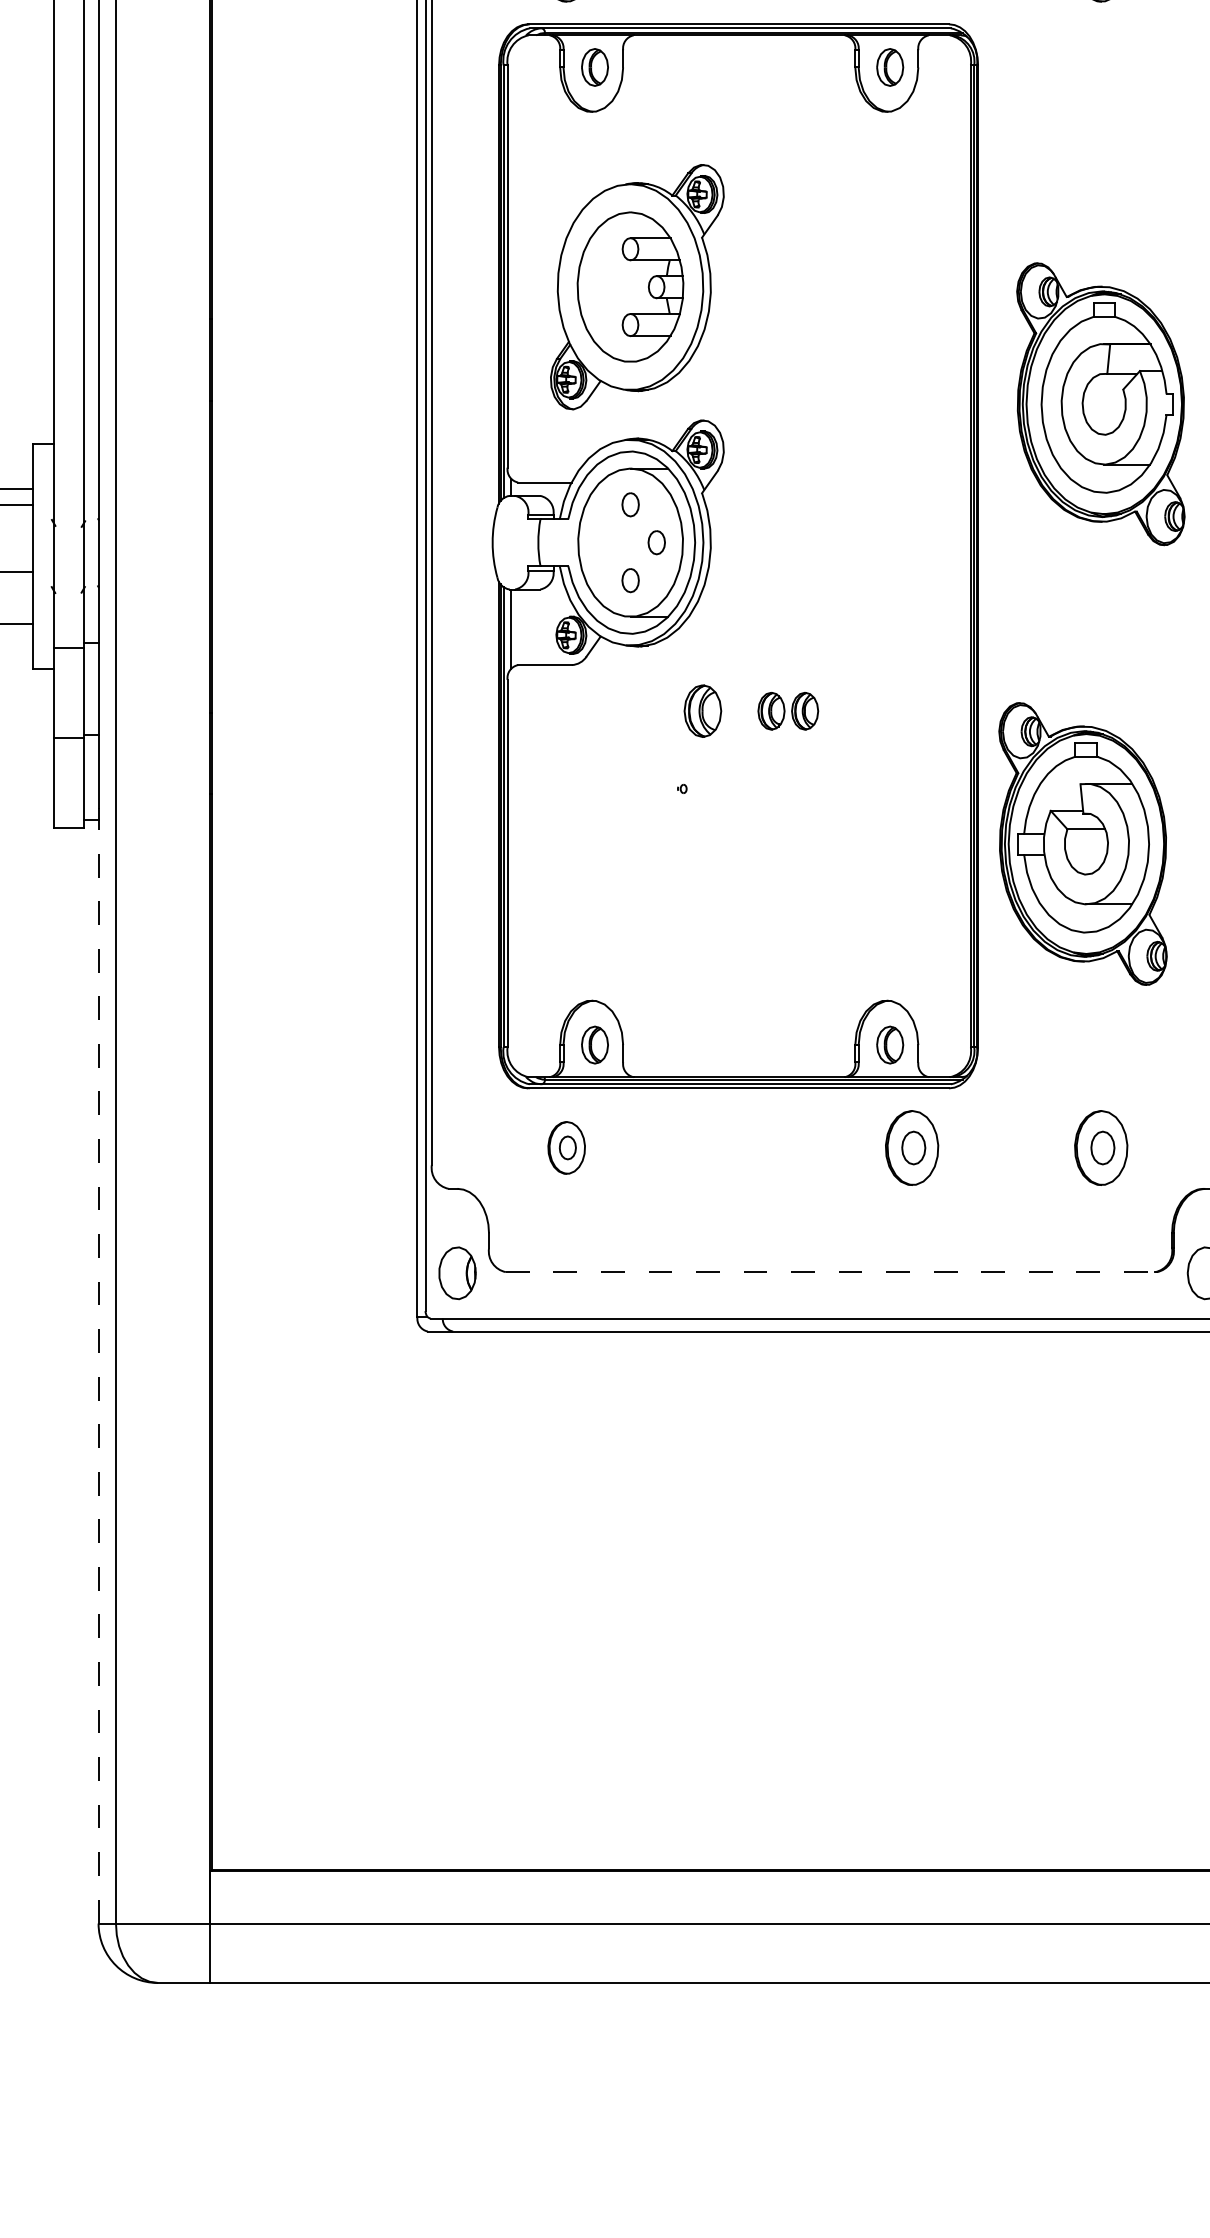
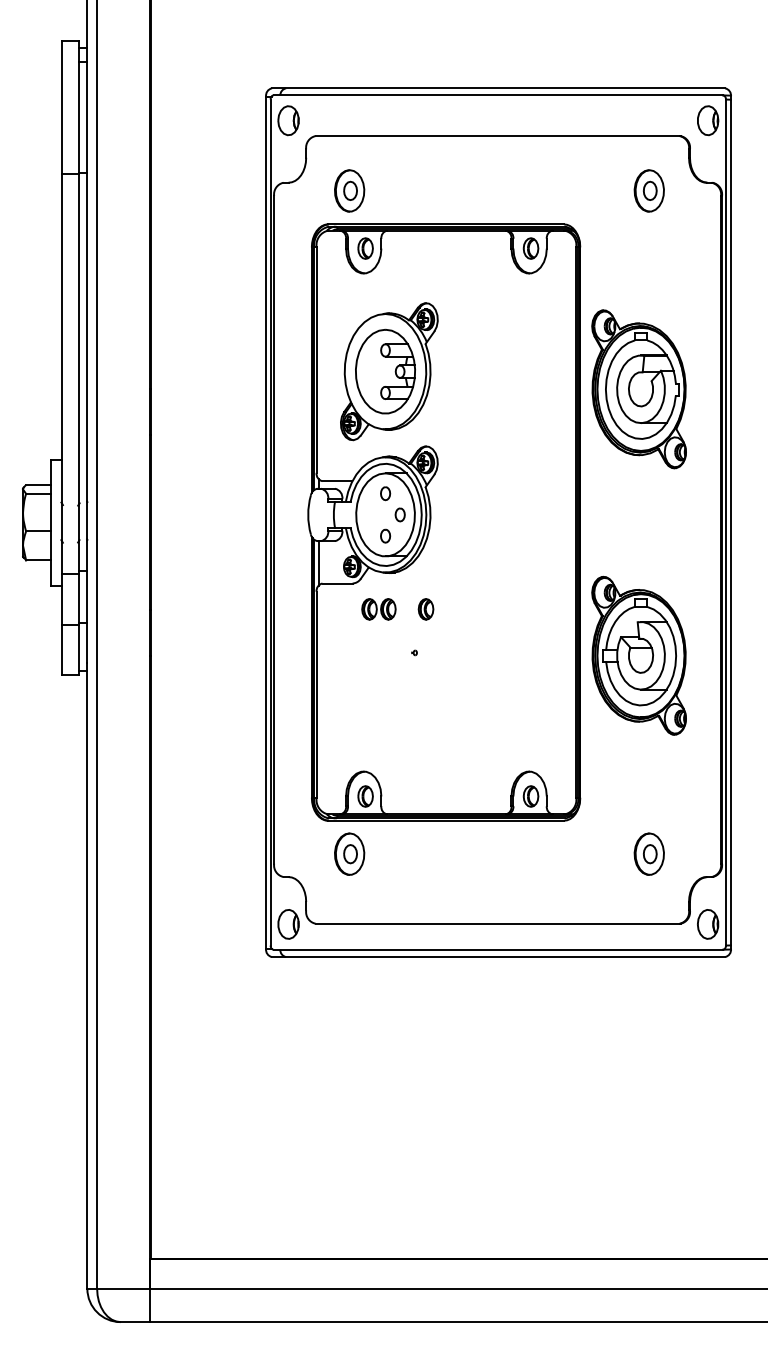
part: (1099, 404) -> (638, 389), moved
part: (701, 711) -> (425, 609), size x0.71
part: (787, 711) -> (378, 609), moved
part: (1081, 843) -> (638, 655), moved
part: (566, 1146) -> (349, 853), size x1.43
part: (910, 1146) -> (542, 853), removed
line: (830, 1271) -> (497, 923), dashed -> solid
line: (98, 1366) -> (87, 976), dashed -> solid

